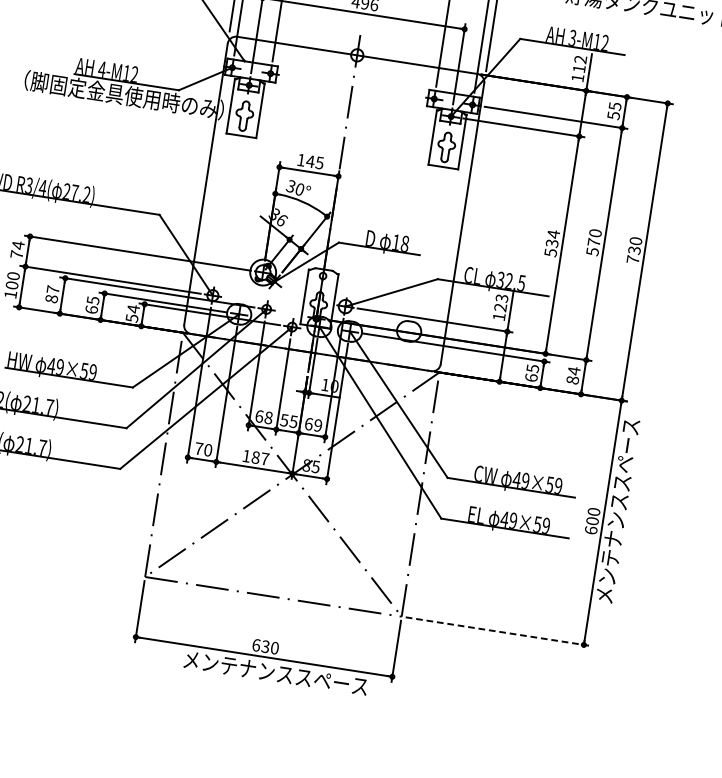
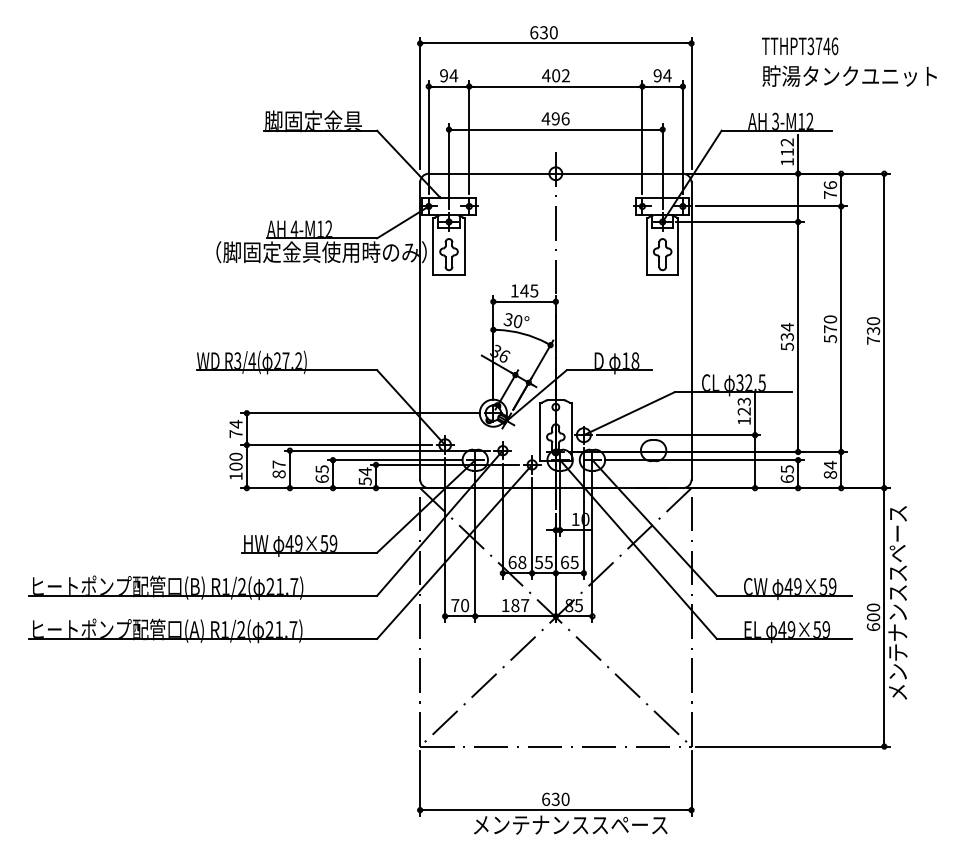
text: (614, 111) -> (830, 190), 55 -> 76
text: (318, 424) -> (574, 561), 69 -> 65
line: (497, 631) -> (792, 746), dashed -> solid

